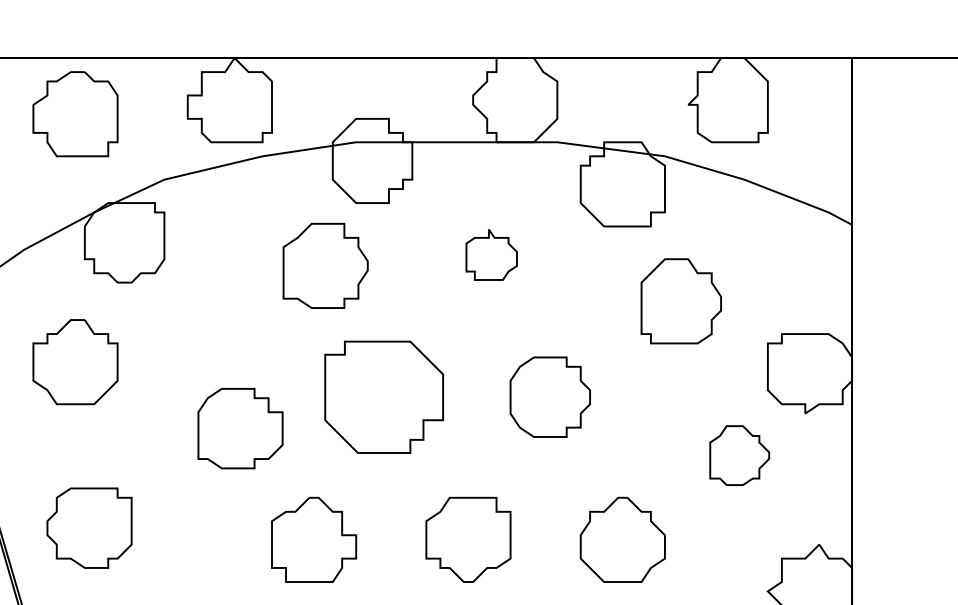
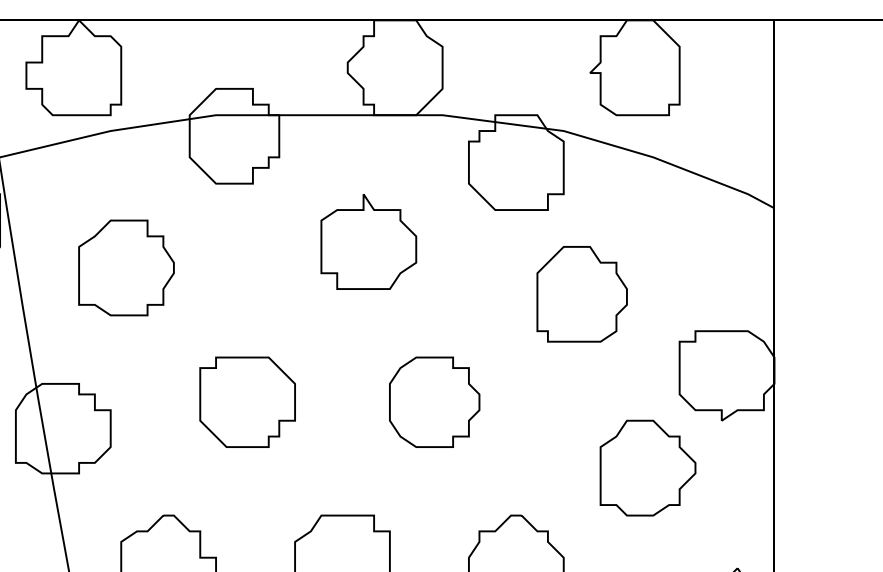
part: (491, 254) -> (368, 241), size x1.67
part: (325, 265) -> (126, 267), moved
part: (384, 396) -> (247, 401), size x0.71
part: (240, 428) -> (63, 428), moved
part: (739, 455) -> (647, 467), size x1.43

